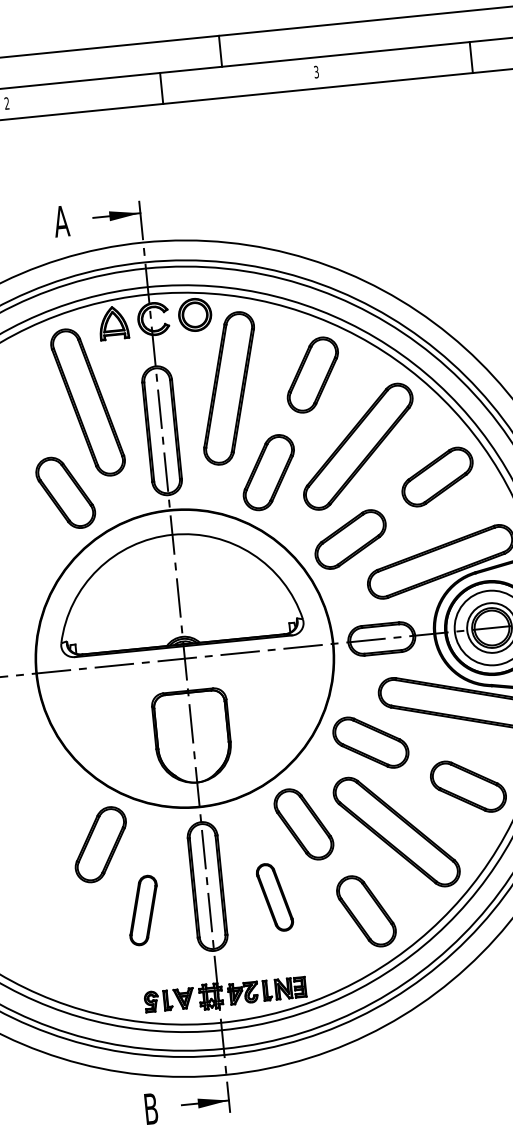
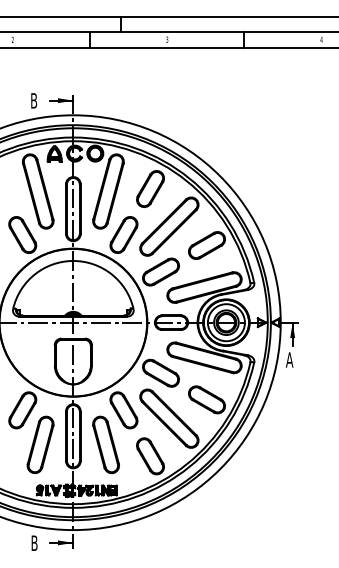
text: (60, 220) -> (33, 100), A -> B
part: (273, 896) -> (105, 444), size x1.67
part: (143, 909) -> (40, 444), size x1.67

